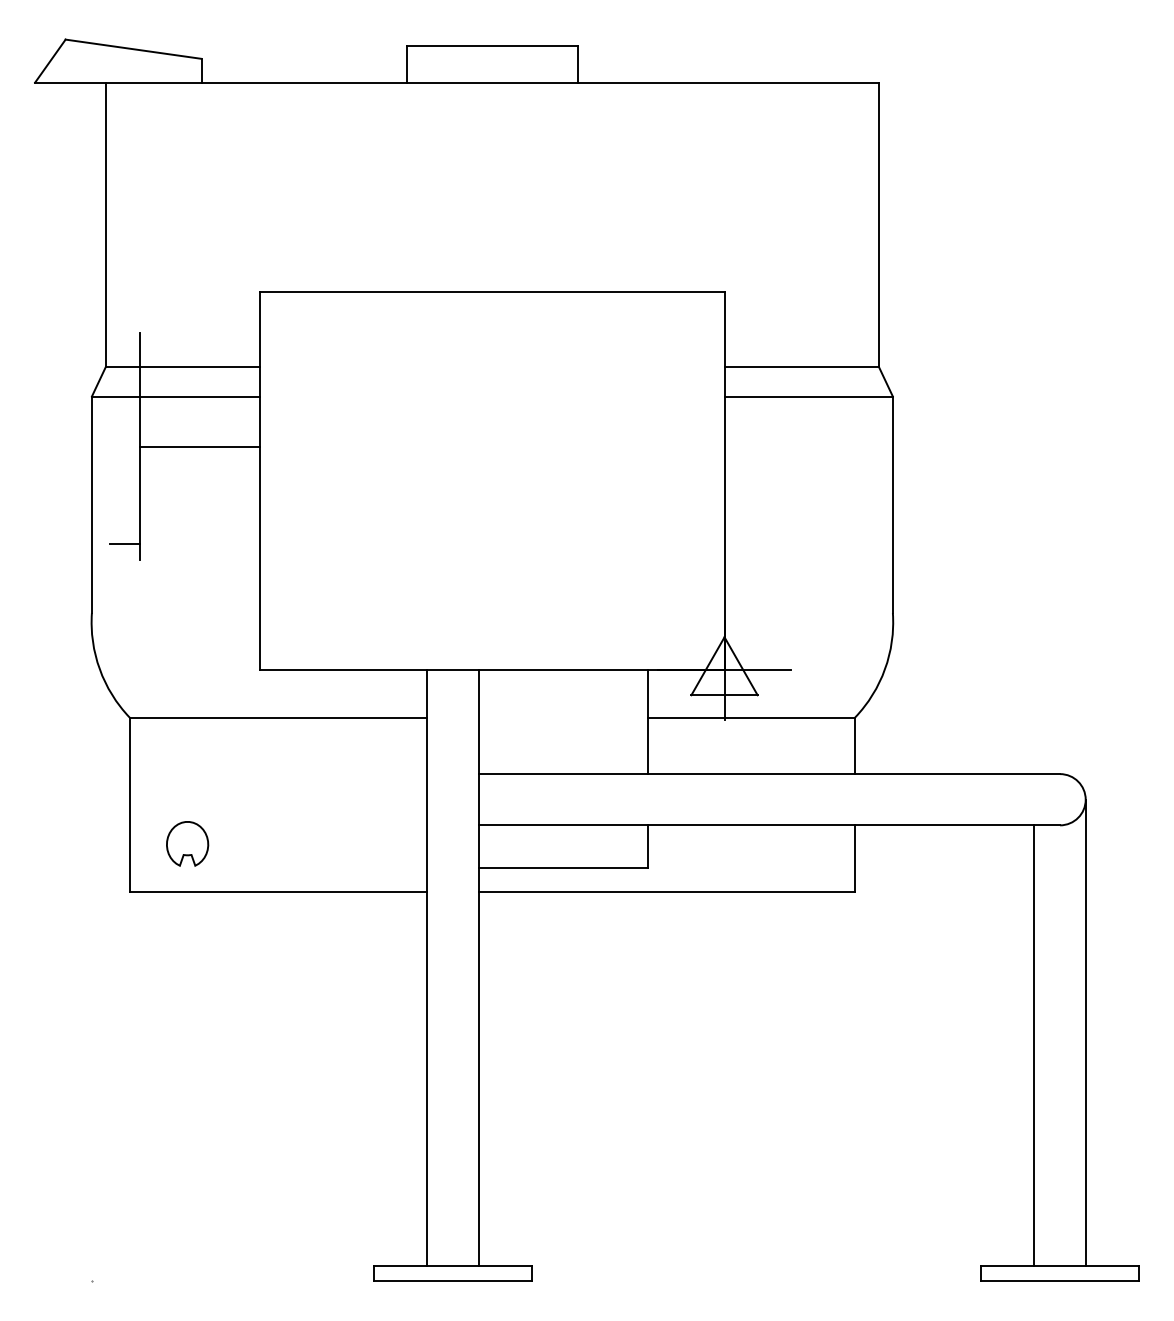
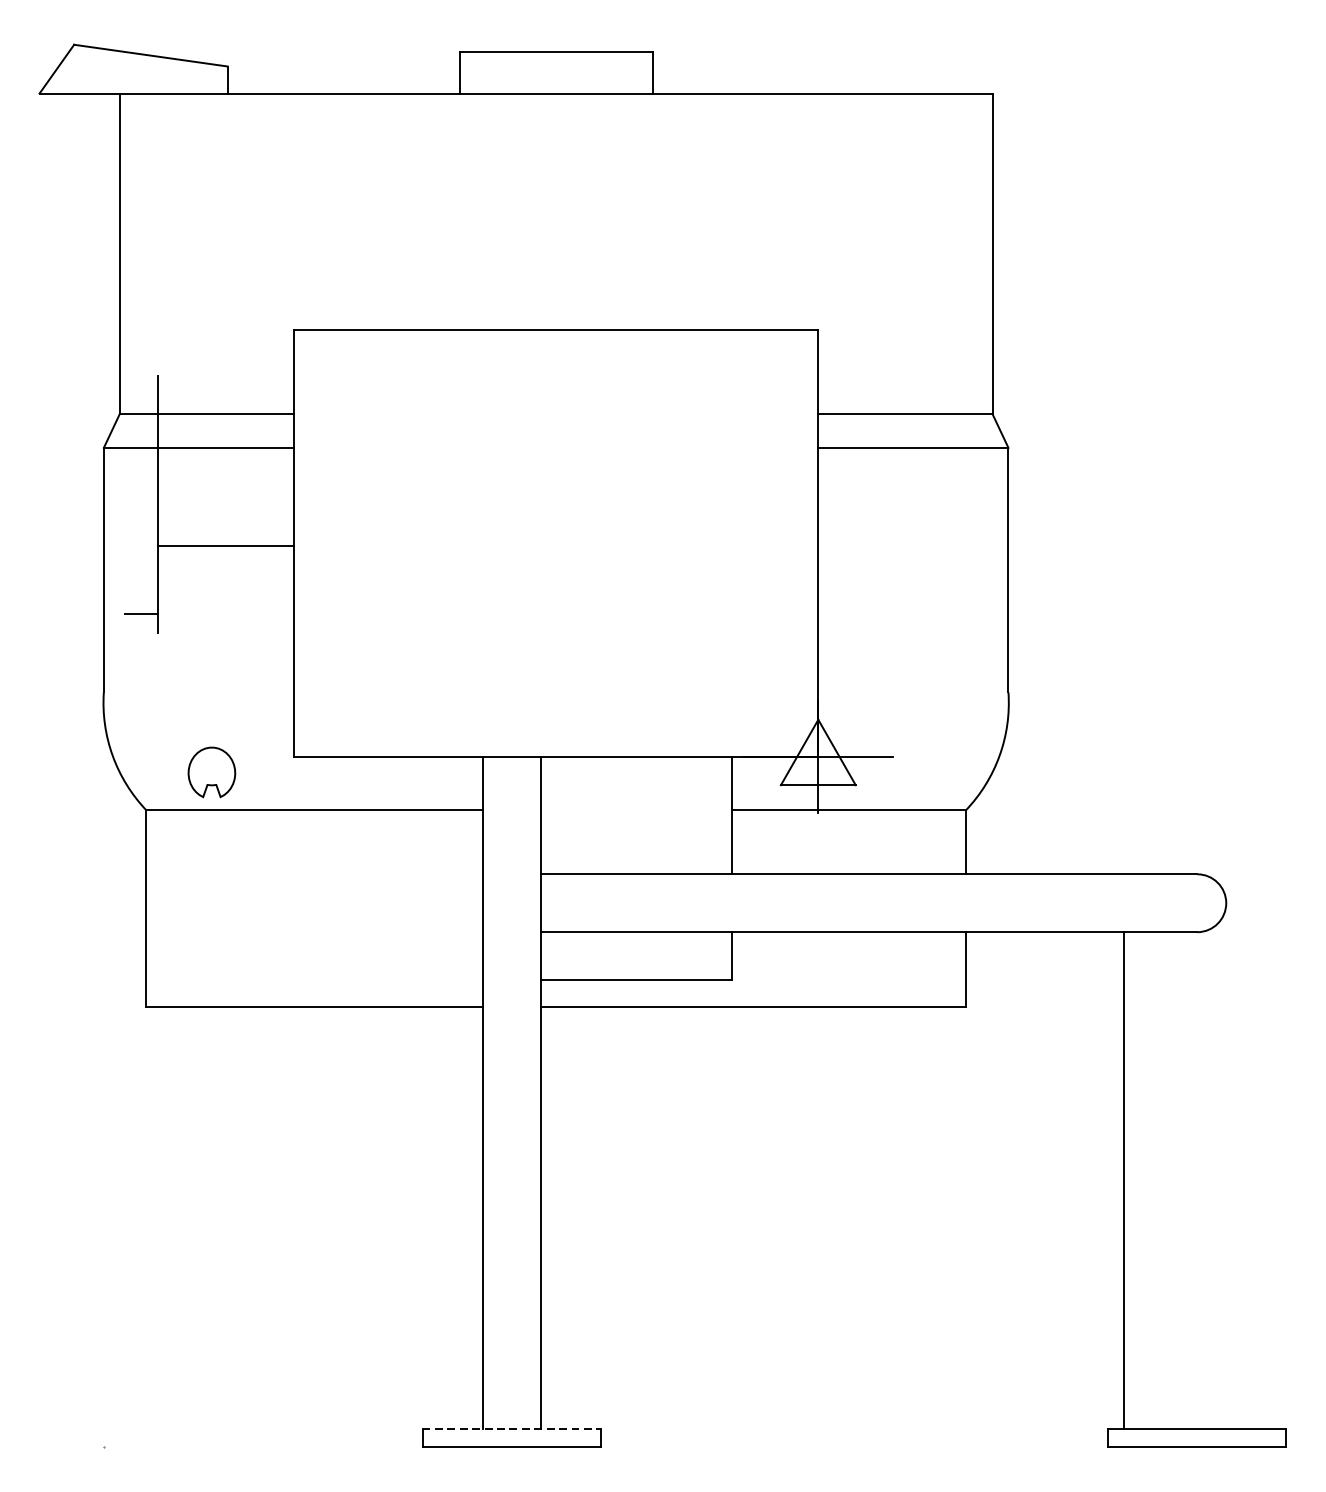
line: (199, 446) -> (225, 546), moved
part: (187, 843) -> (211, 771), moved
line: (1085, 1032) -> (1226, 1166), removed
line: (1034, 1045) -> (1124, 1180), moved
line: (452, 1265) -> (511, 1429), solid -> dashed

